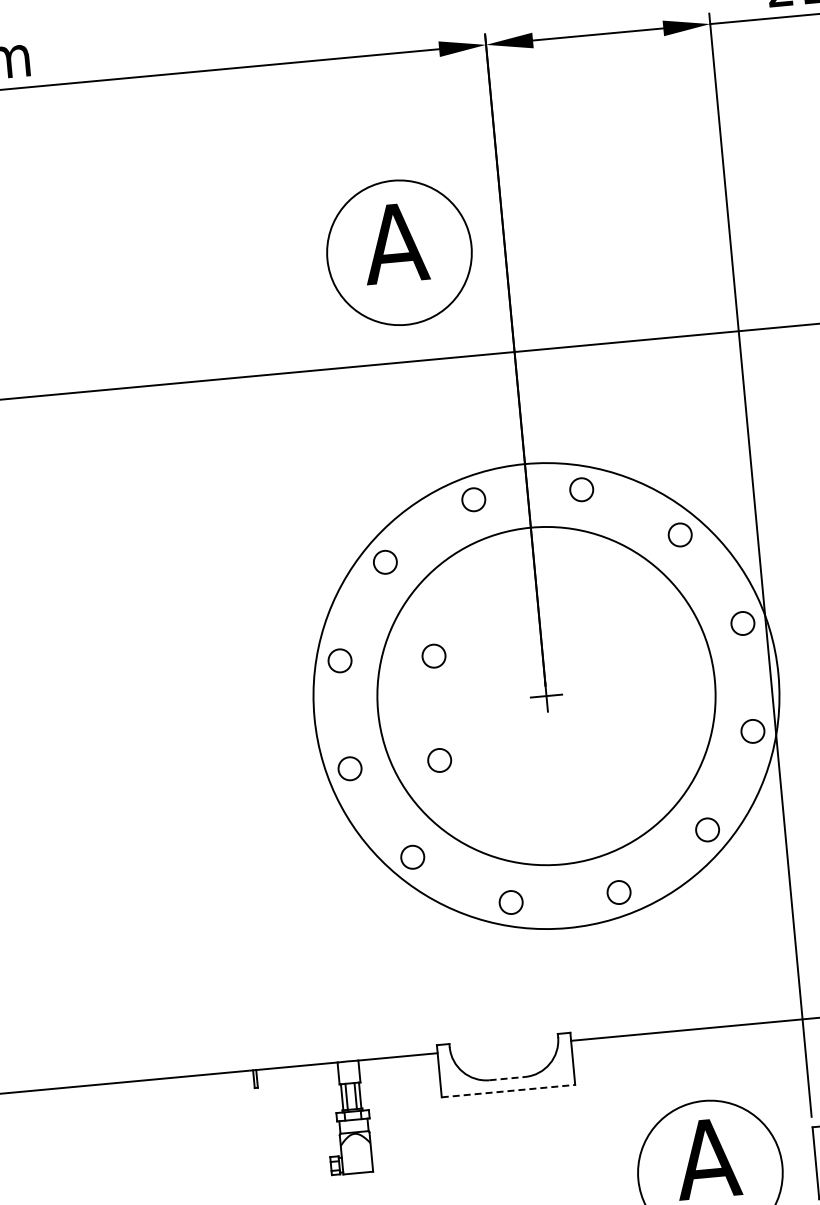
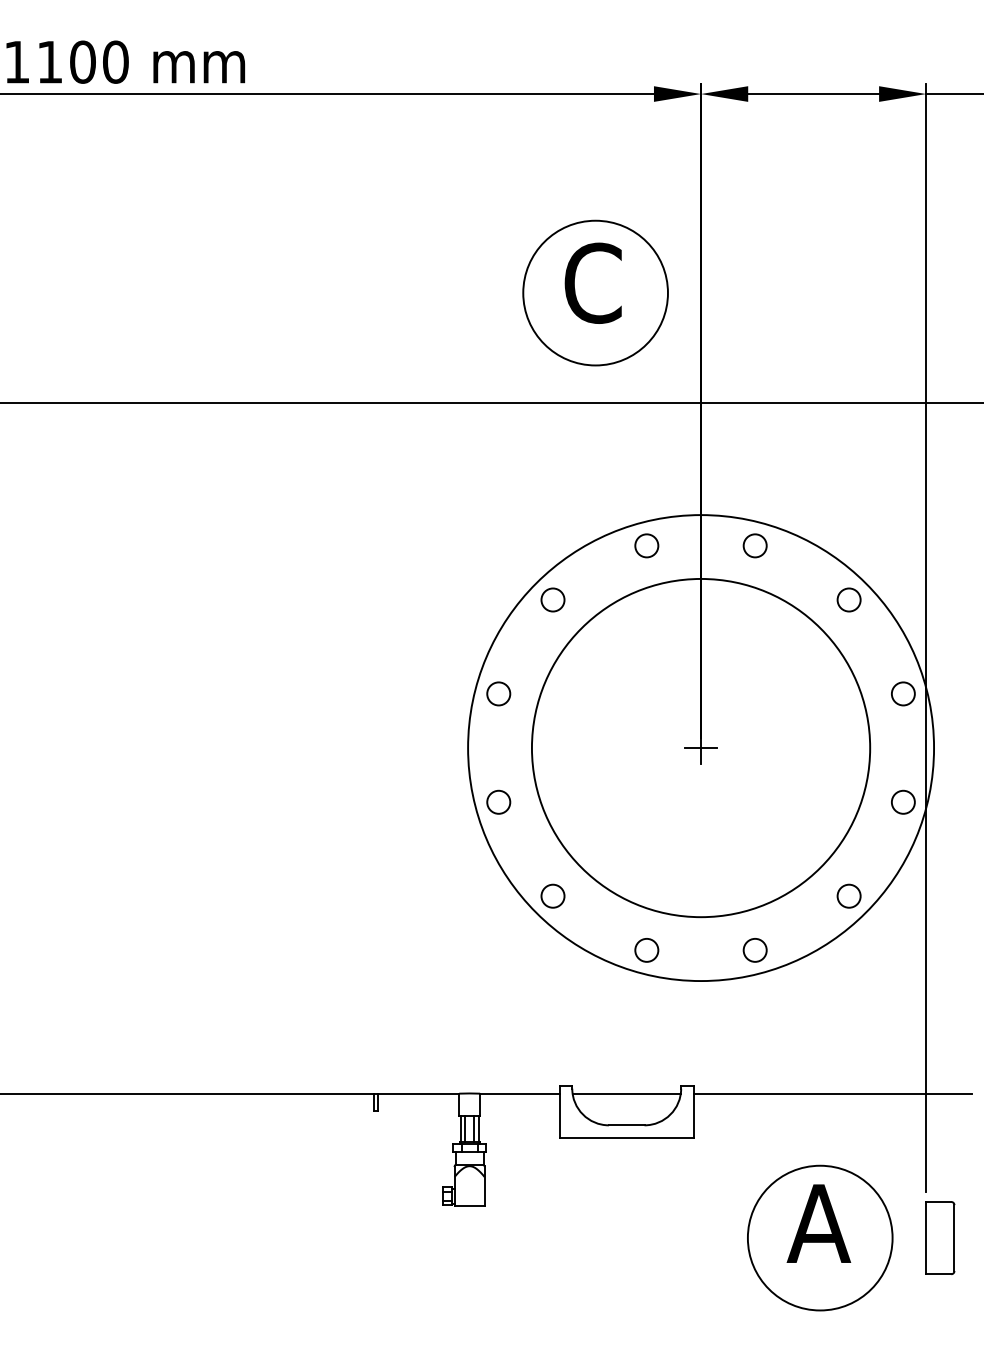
text: (395, 242) -> (592, 282), A -> C
circle: (433, 655) -> (592, 697), removed
circle: (439, 759) -> (588, 801), removed
line: (504, 1046) -> (626, 1093), added
line: (507, 1078) -> (626, 1125), dashed -> solid
line: (509, 1090) -> (627, 1137), dashed -> solid

